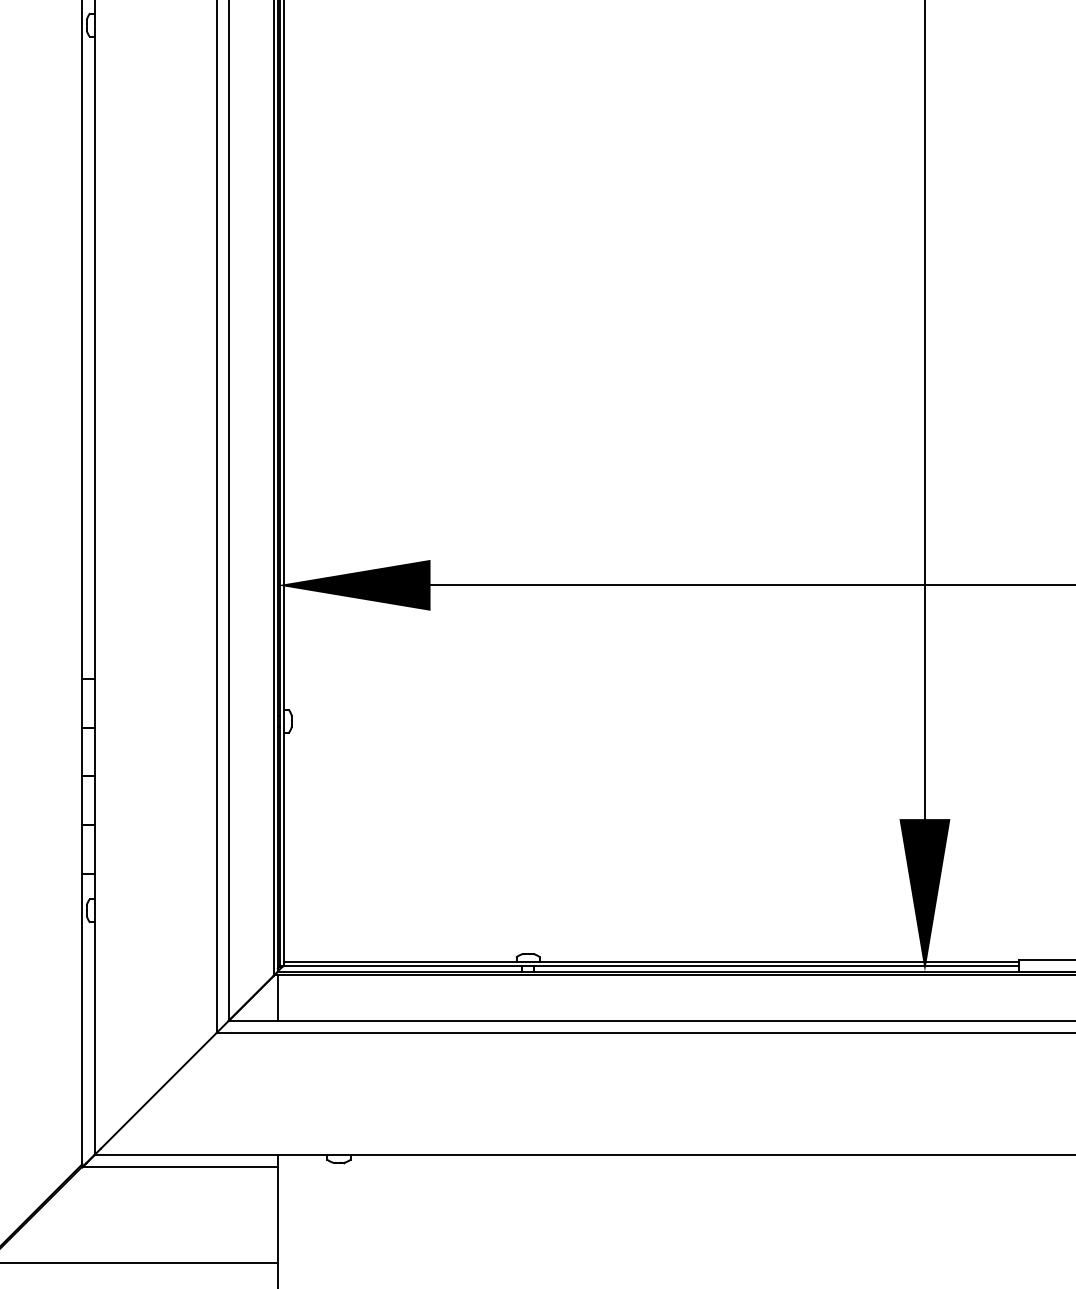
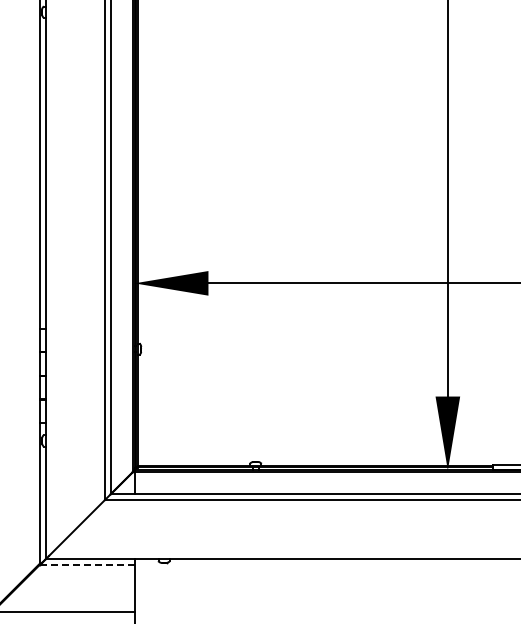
line: (180, 1168) -> (87, 565), solid -> dashed

